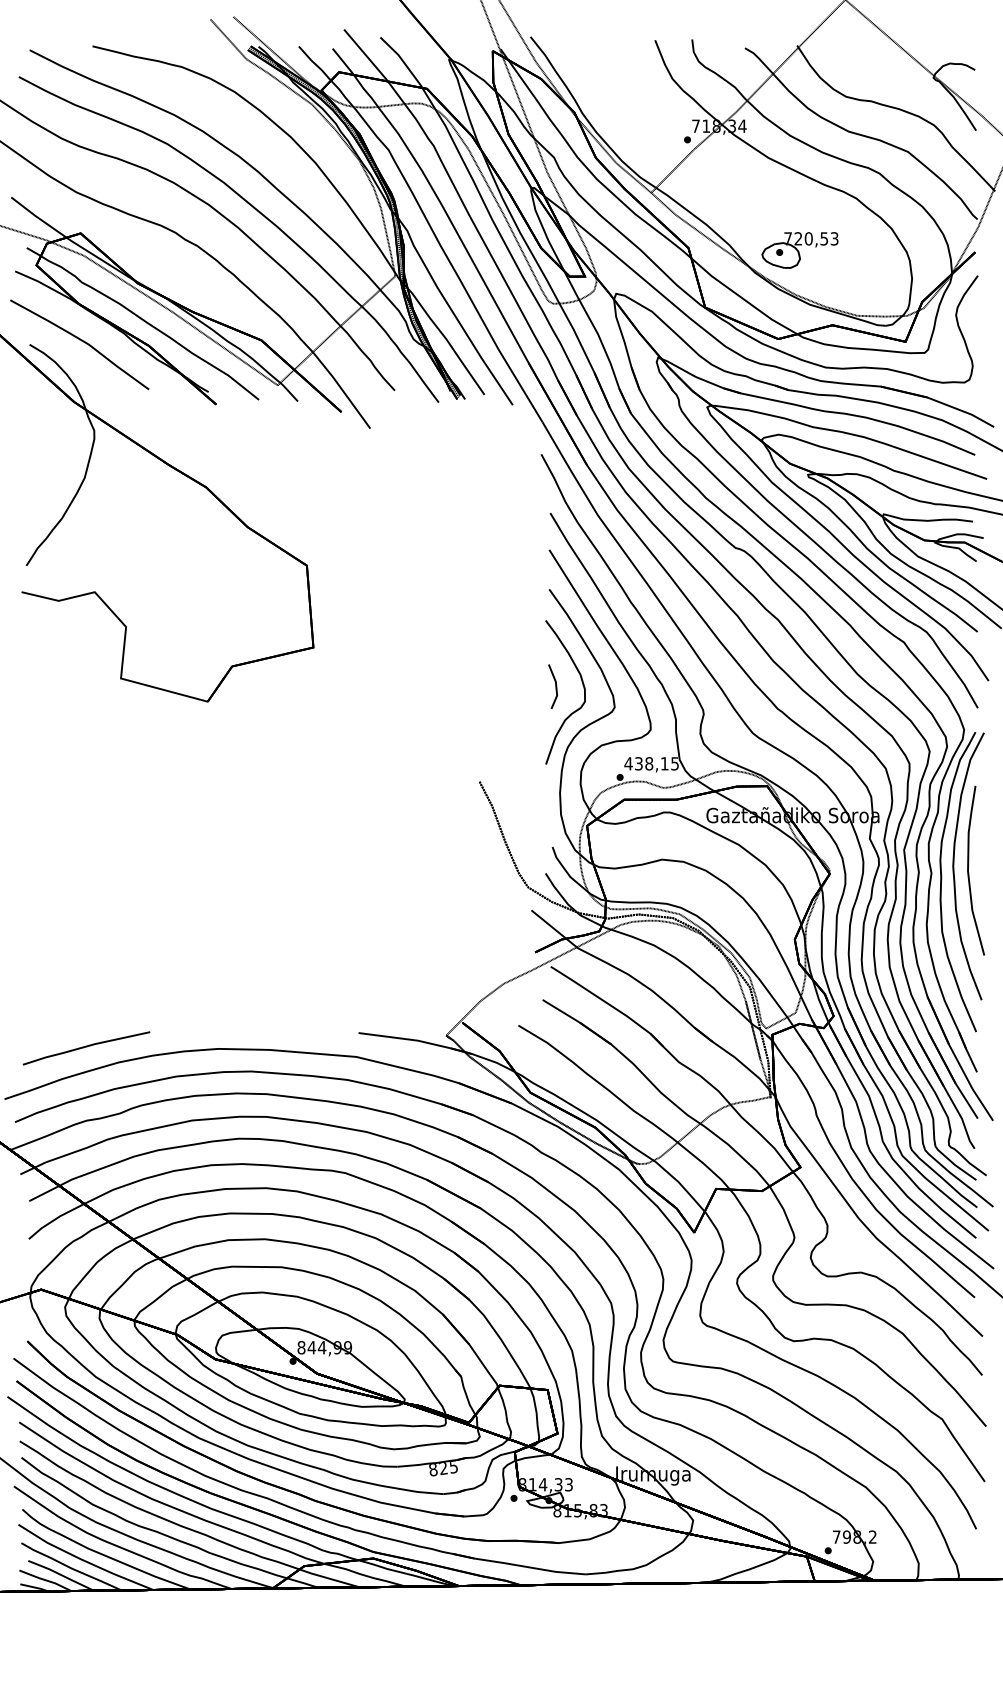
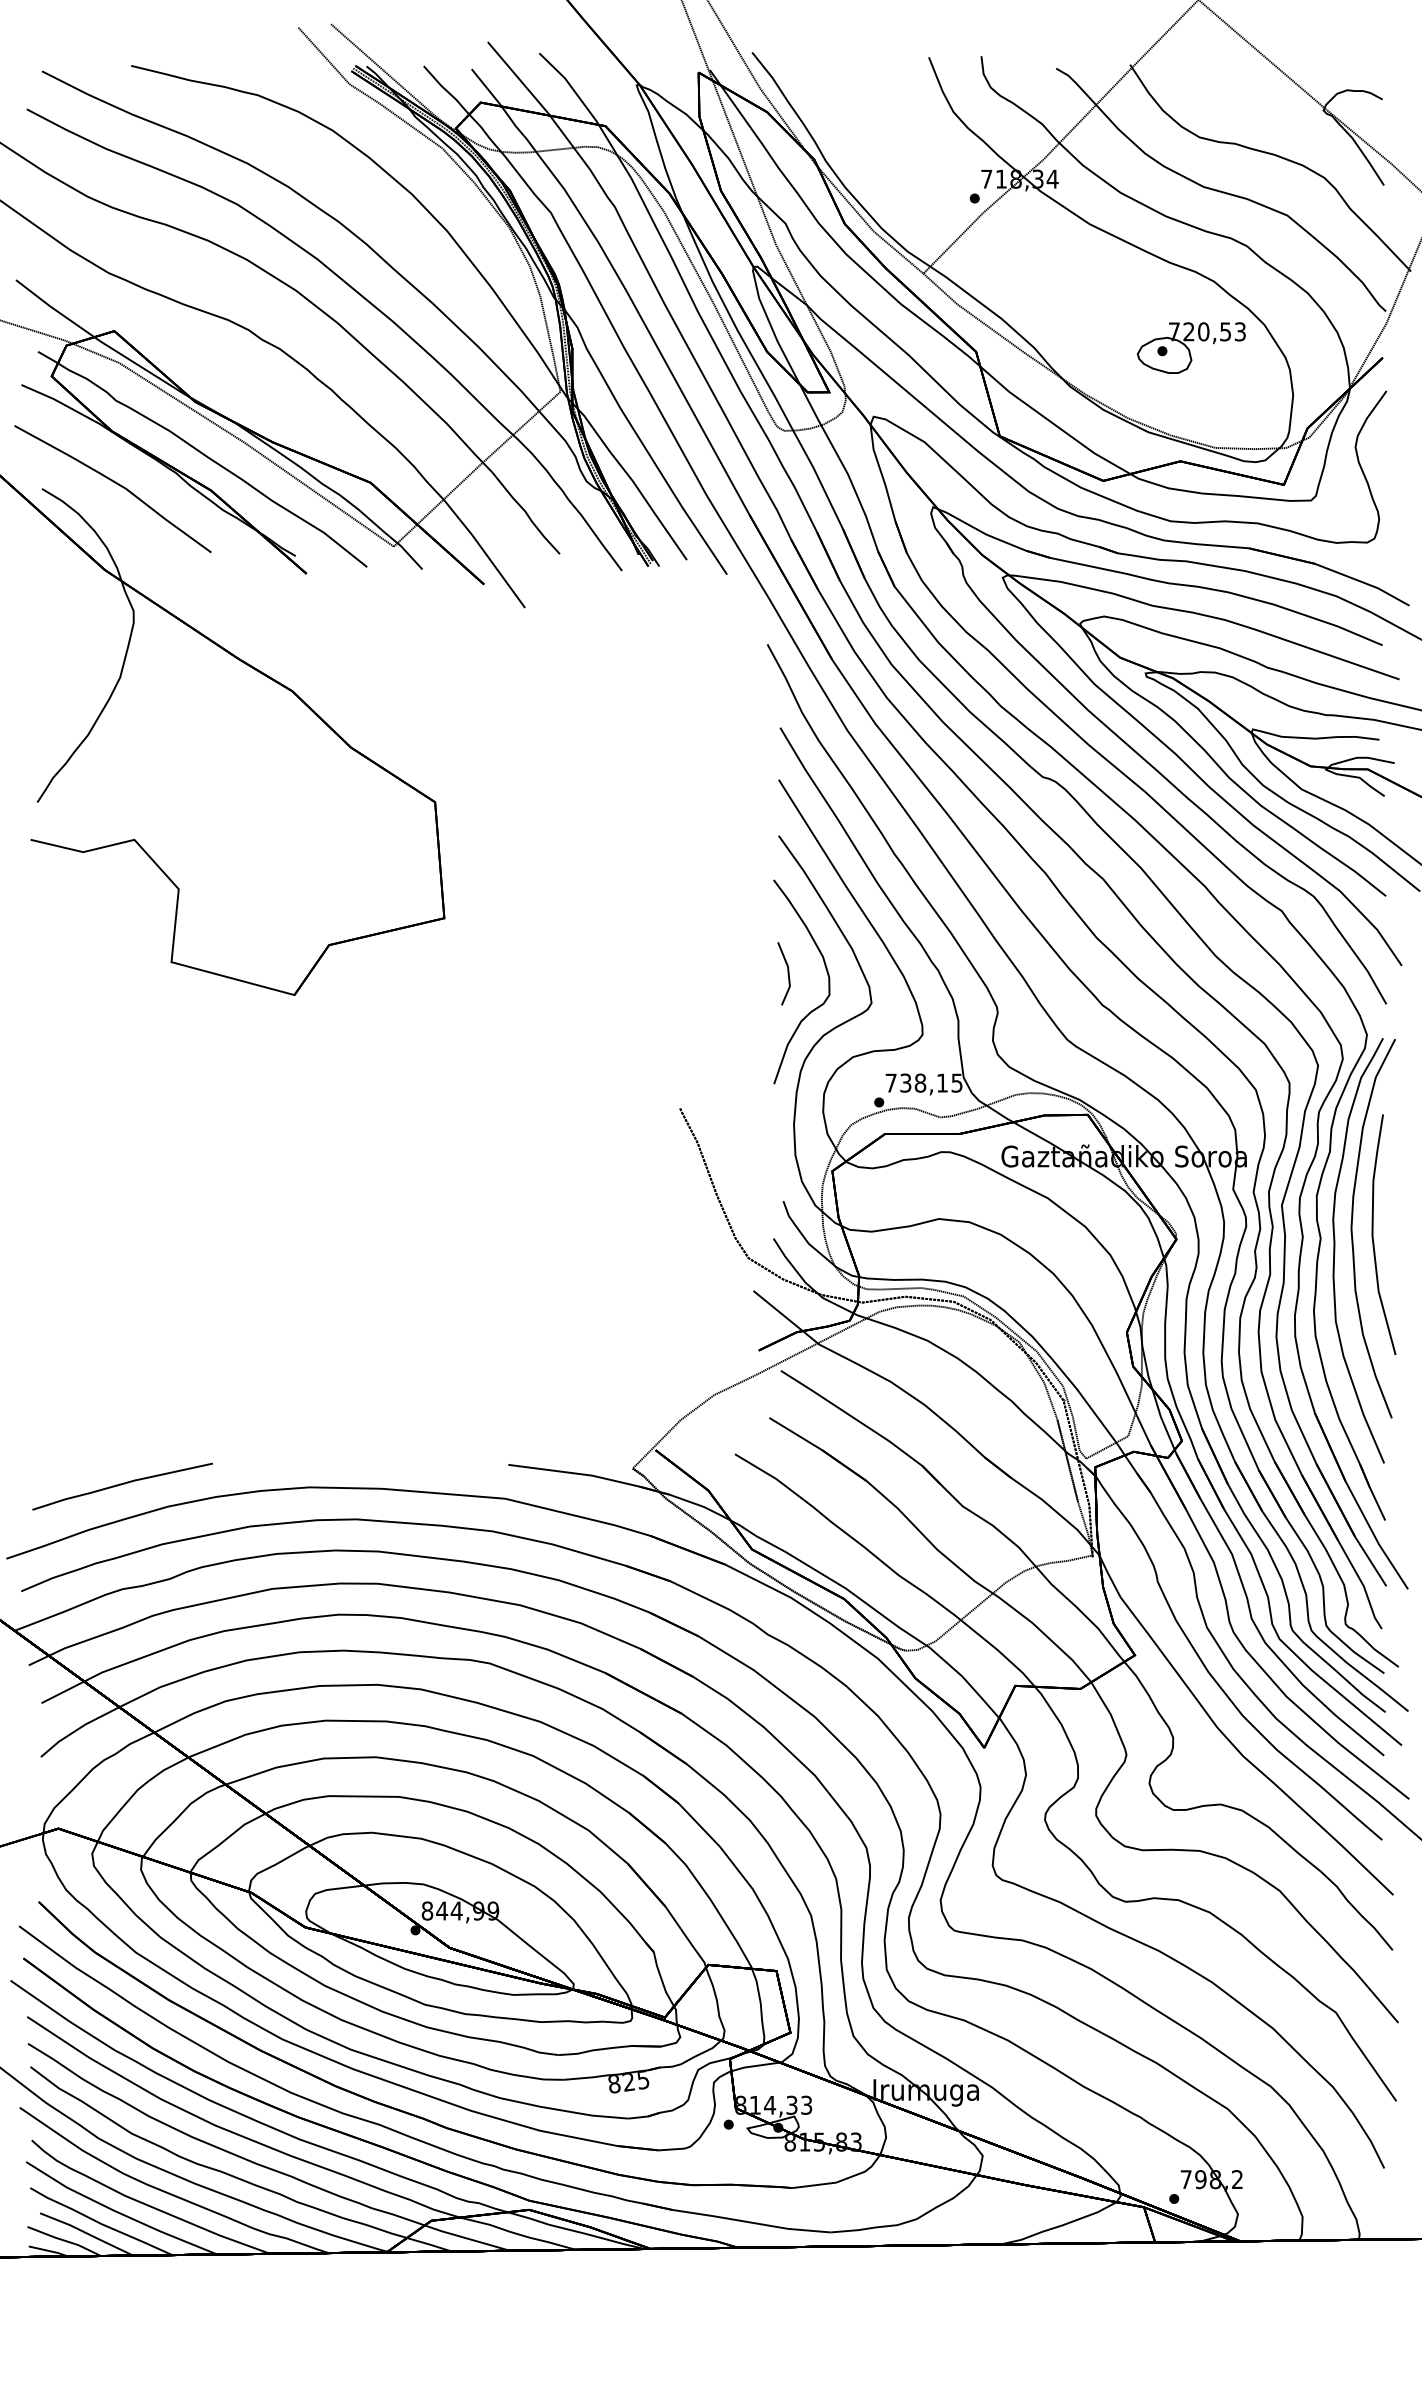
part: (800, 249) -> (1191, 347), moved
text: (628, 763) -> (891, 1082), 438,15 -> 738,15

